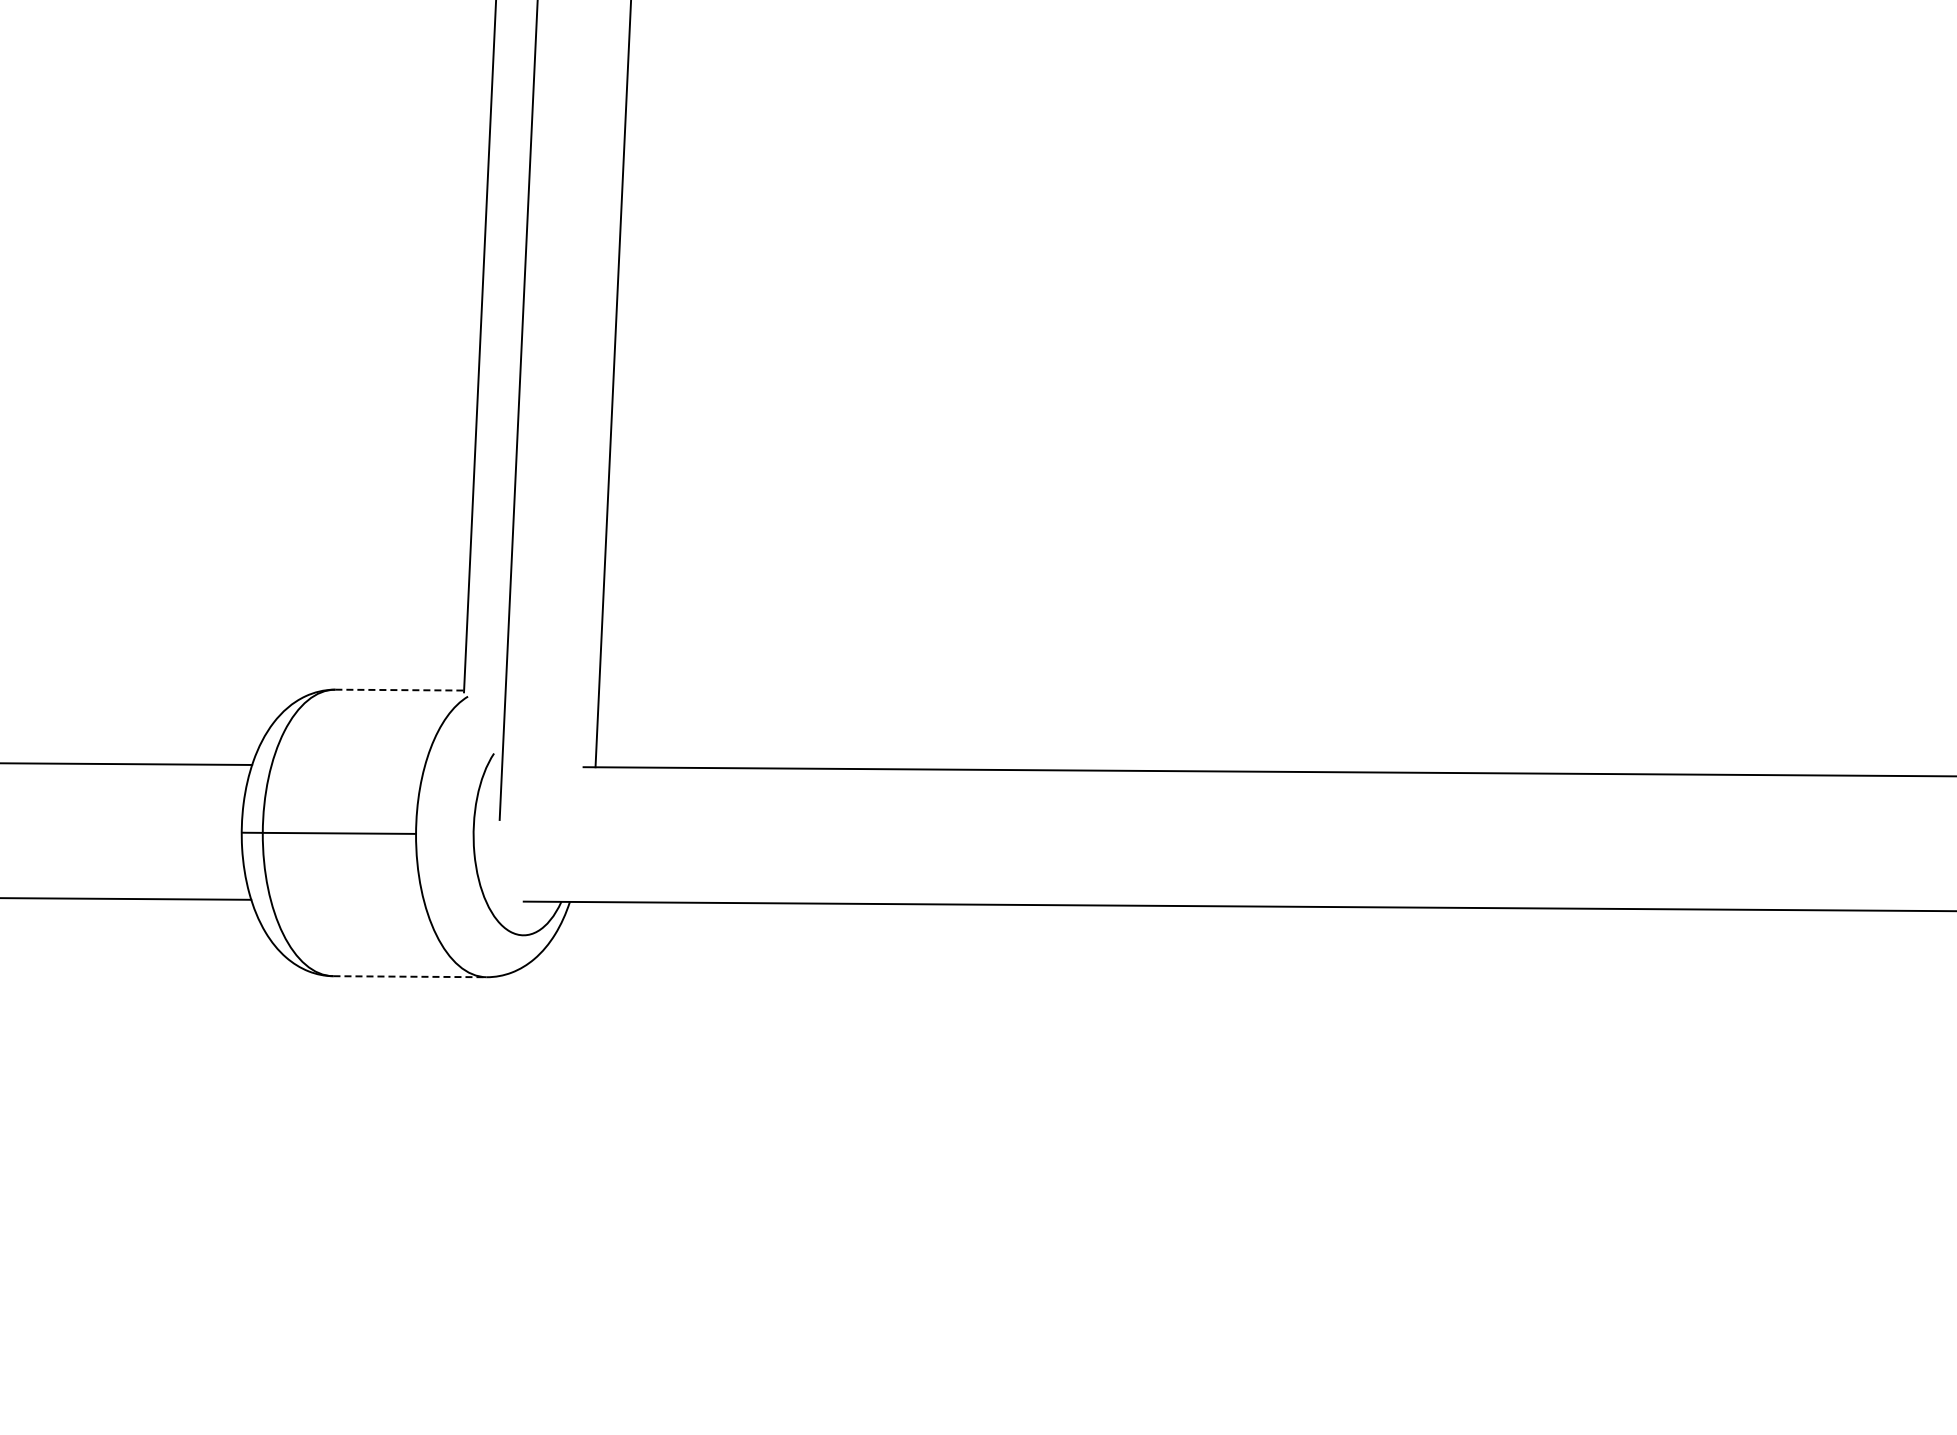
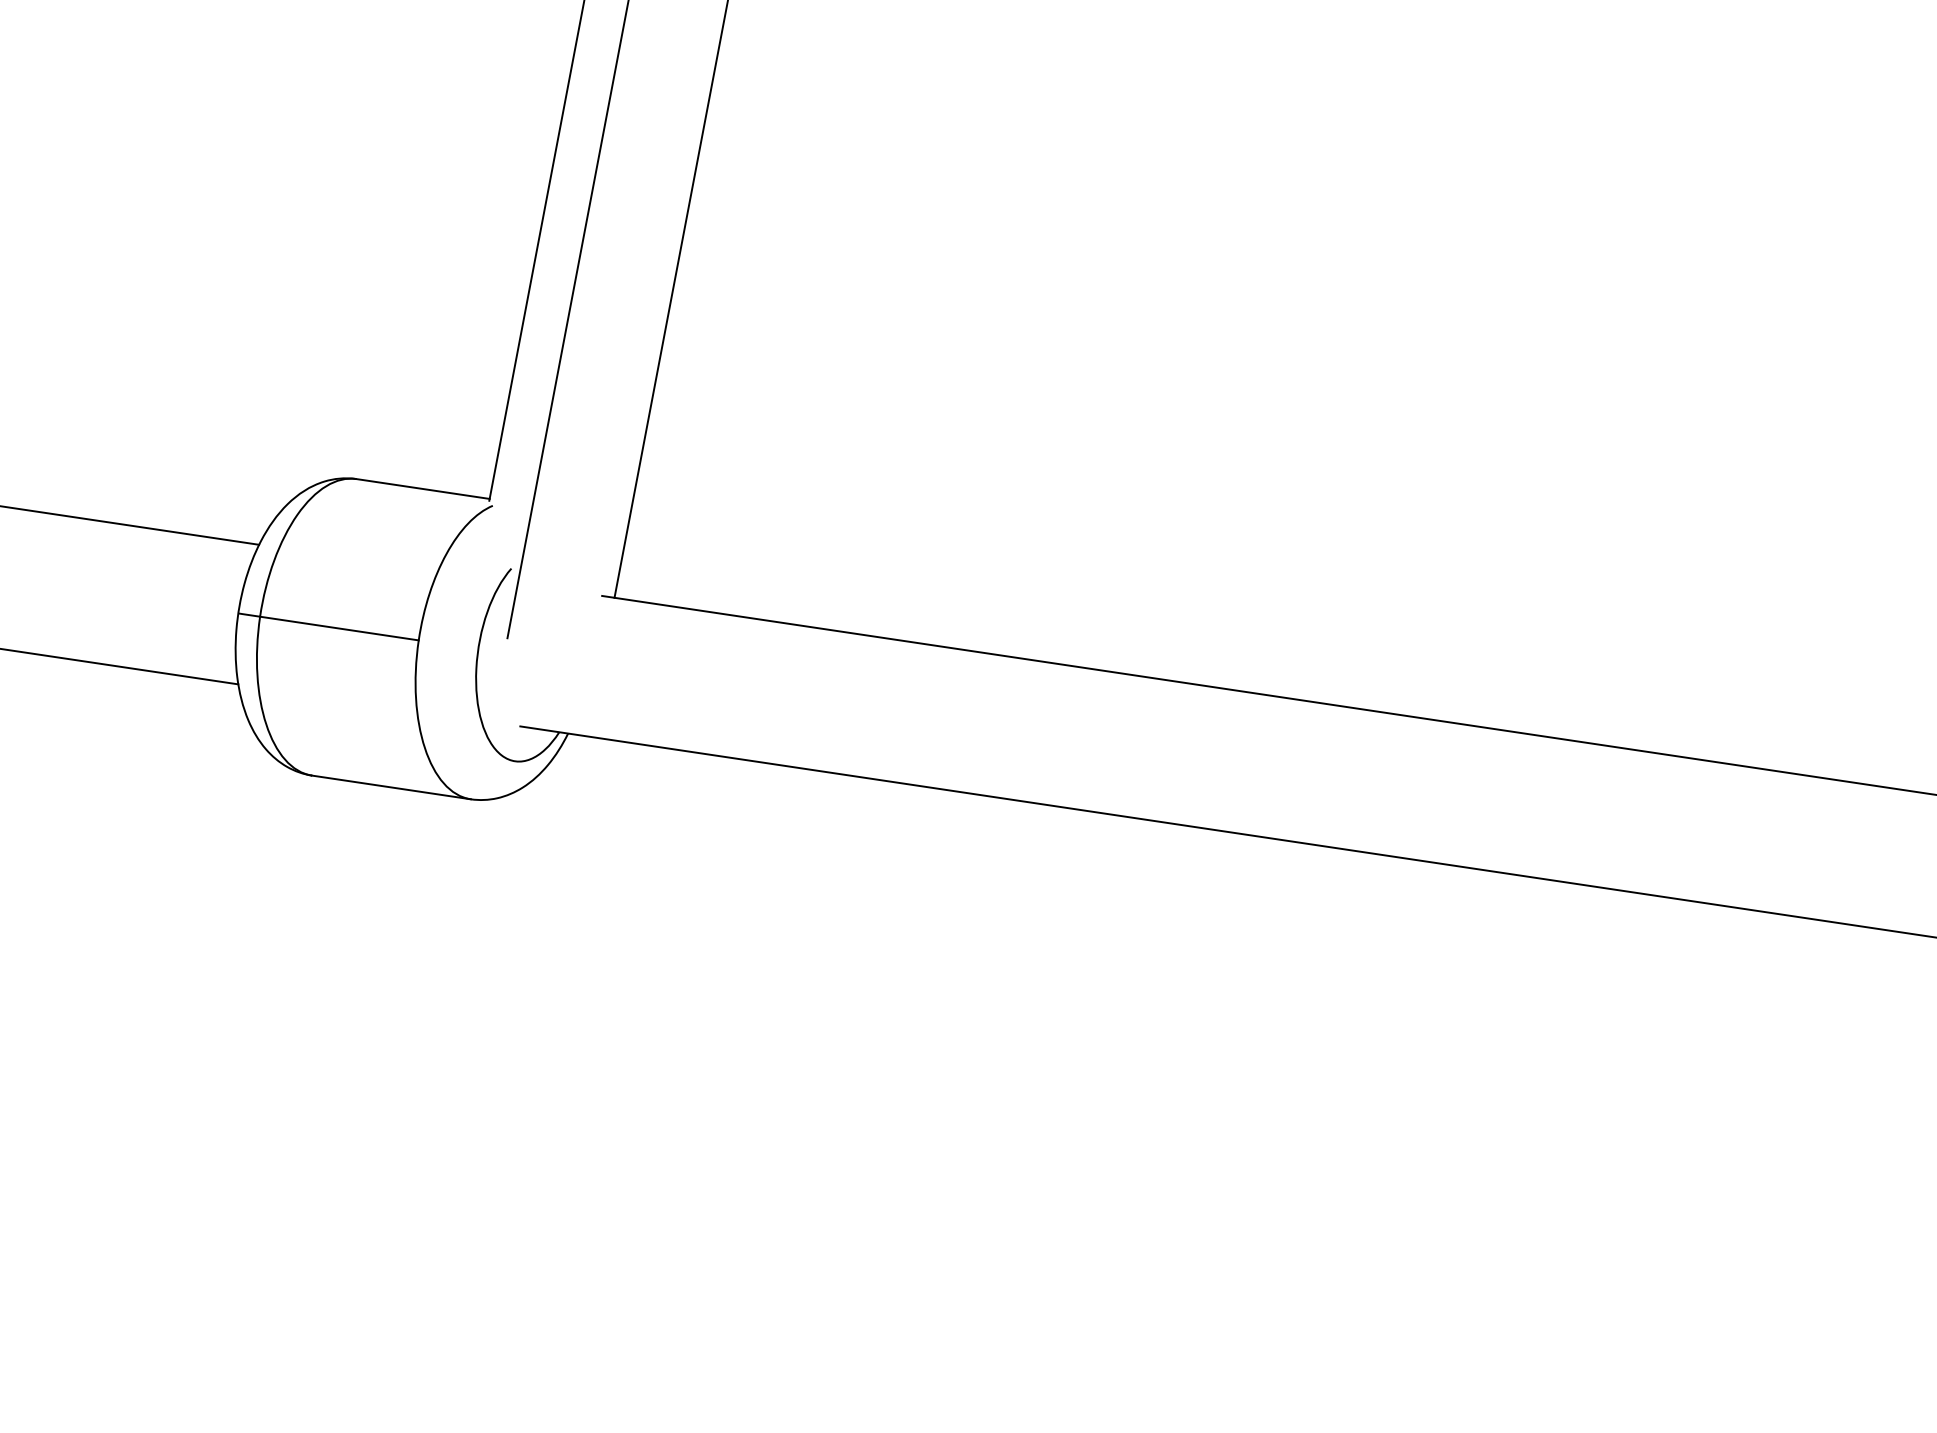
line: (400, 690) -> (423, 489), dashed -> solid
line: (410, 976) -> (391, 787), dashed -> solid

